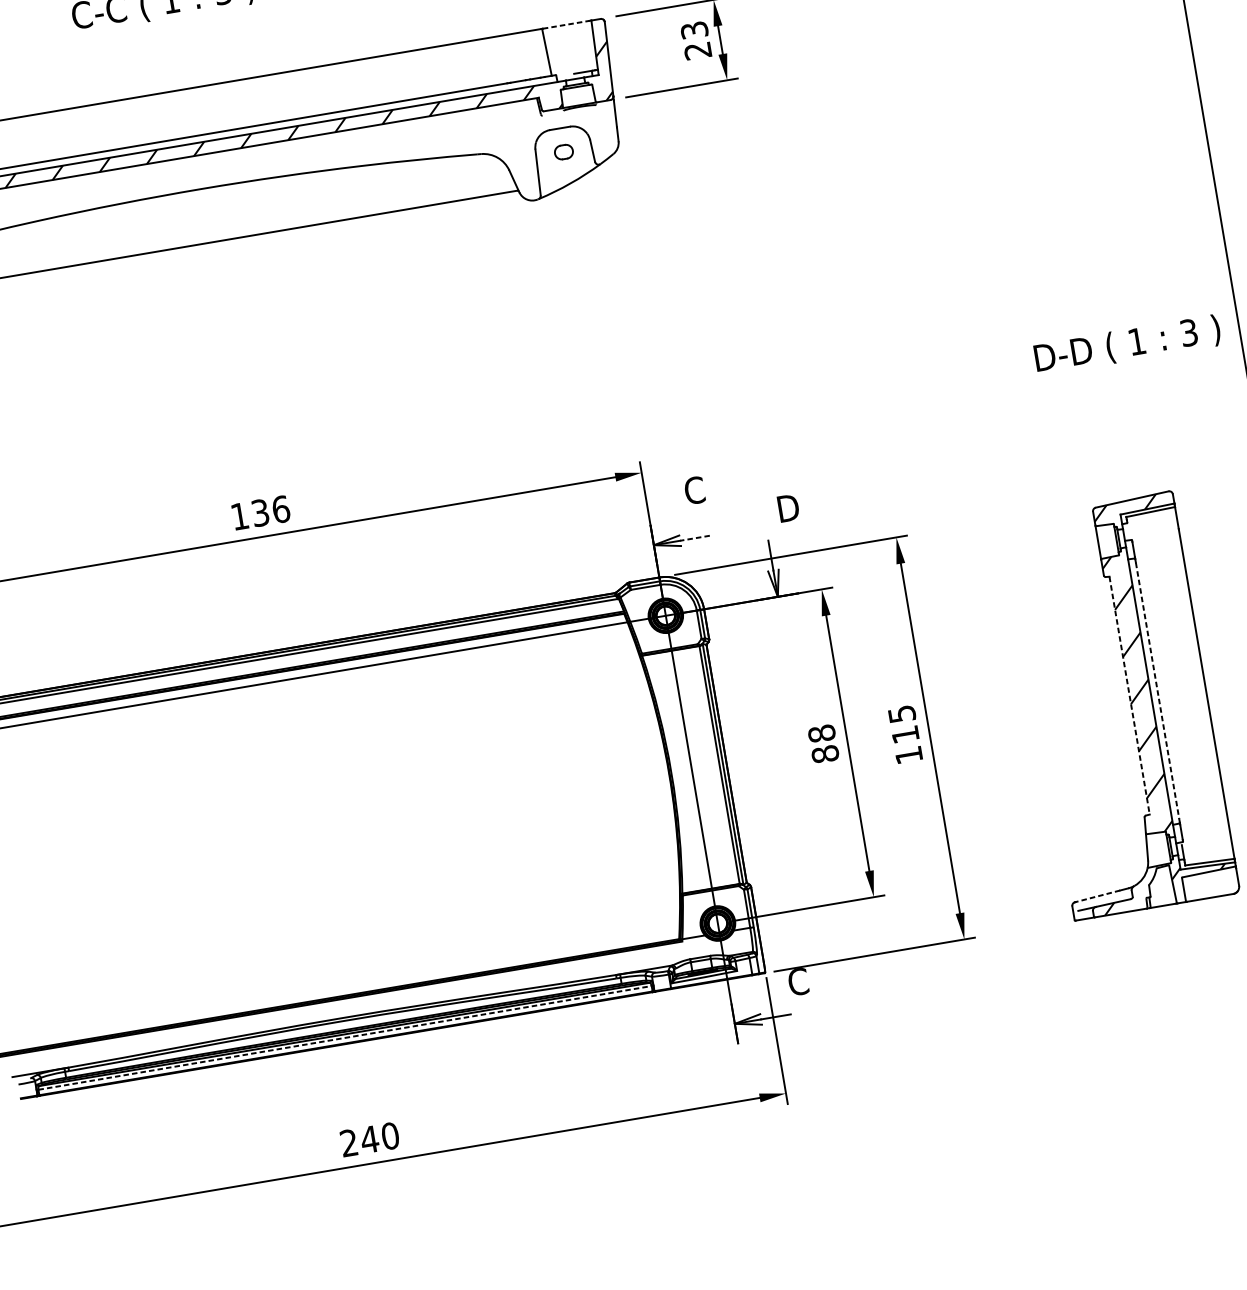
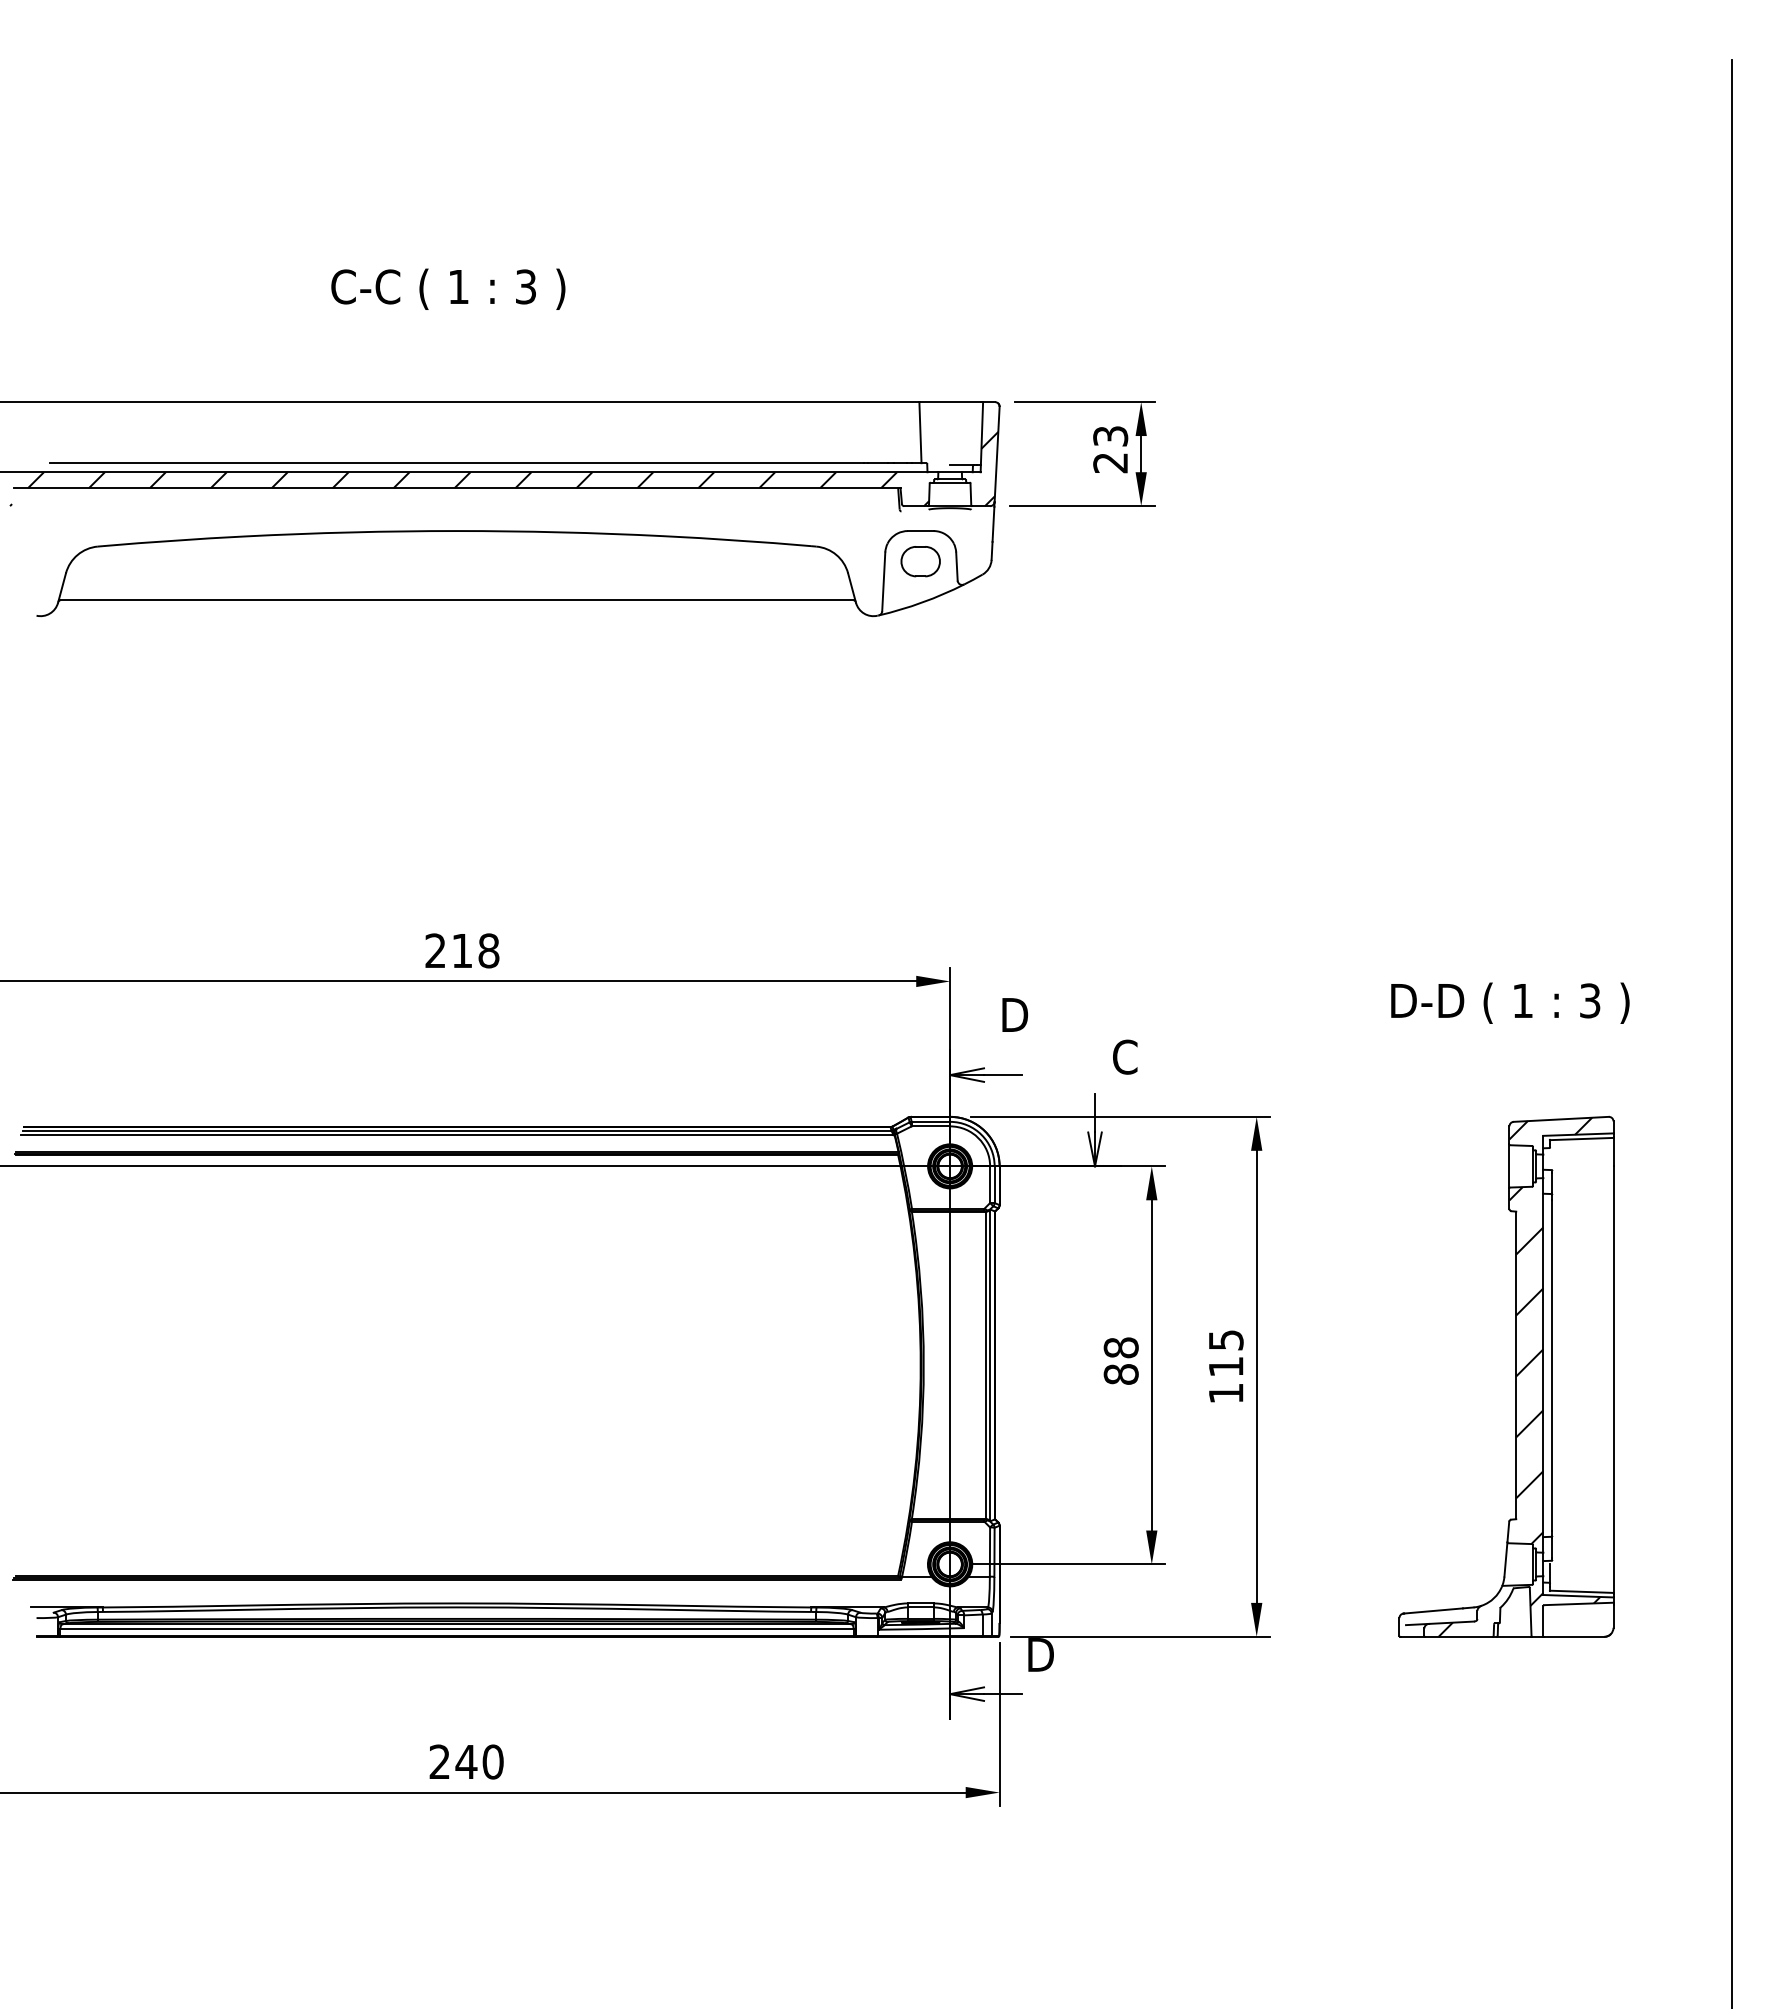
line: (567, 24) -> (951, 402), dashed -> solid
part: (563, 151) -> (920, 561), size x1.67
text: (1127, 344) -> (1510, 1002), moved
text: (695, 489) -> (1014, 1014), C -> D
text: (787, 507) -> (1126, 1056), D -> C
text: (260, 512) -> (462, 950), 136 -> 218
line: (694, 538) -> (1002, 1075), dashed -> solid
line: (1157, 690) -> (1552, 1365), dashed -> solid
line: (1129, 695) -> (1516, 1365), dashed -> solid
line: (1097, 895) -> (1433, 1610), dashed -> solid
text: (798, 982) -> (1039, 1655), C -> D
line: (345, 1037) -> (457, 1628), dashed -> solid

